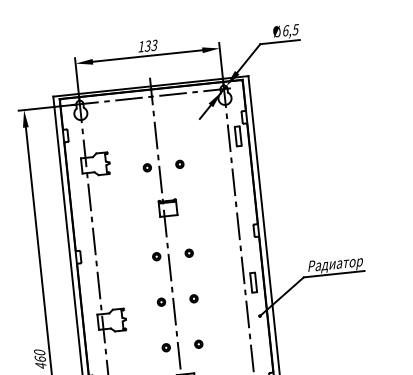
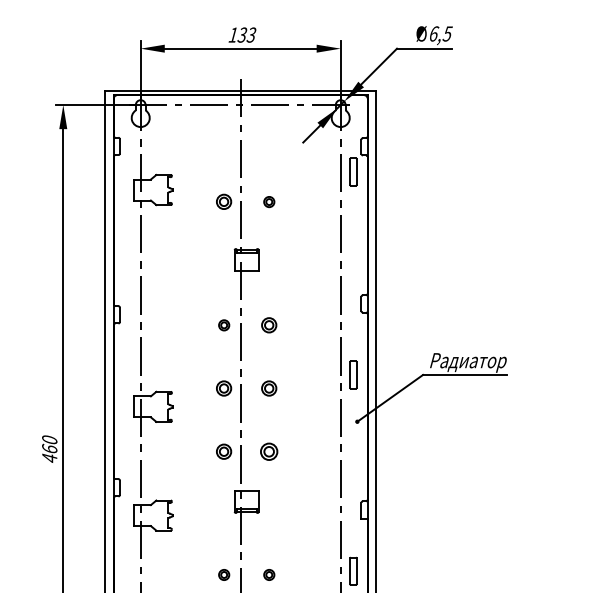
part: (147, 168) -> (224, 202), size x1.4
part: (189, 253) -> (269, 325), size x1.4
part: (194, 298) -> (269, 388), size x1.4
part: (161, 302) -> (224, 388), size x1.4
part: (198, 344) -> (269, 451), size x1.6
part: (166, 347) -> (224, 451), size x1.4

